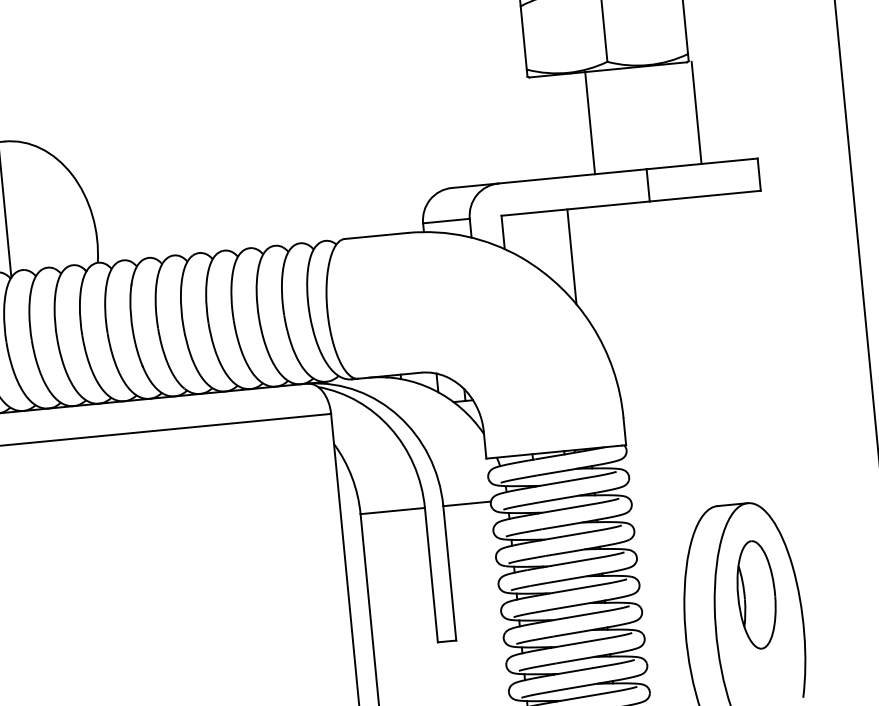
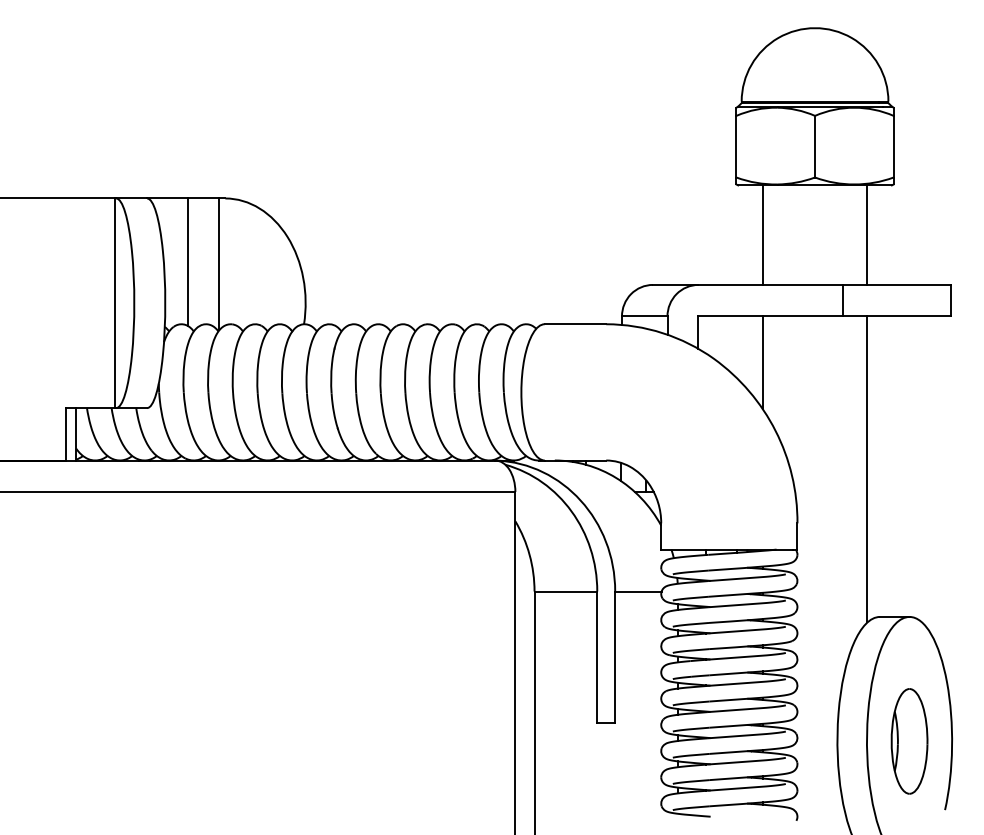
line: (696, 112) -> (867, 234), moved
line: (589, 122) -> (762, 234), moved
line: (690, 356) -> (867, 469), added
part: (756, 595) -> (909, 741), moved

